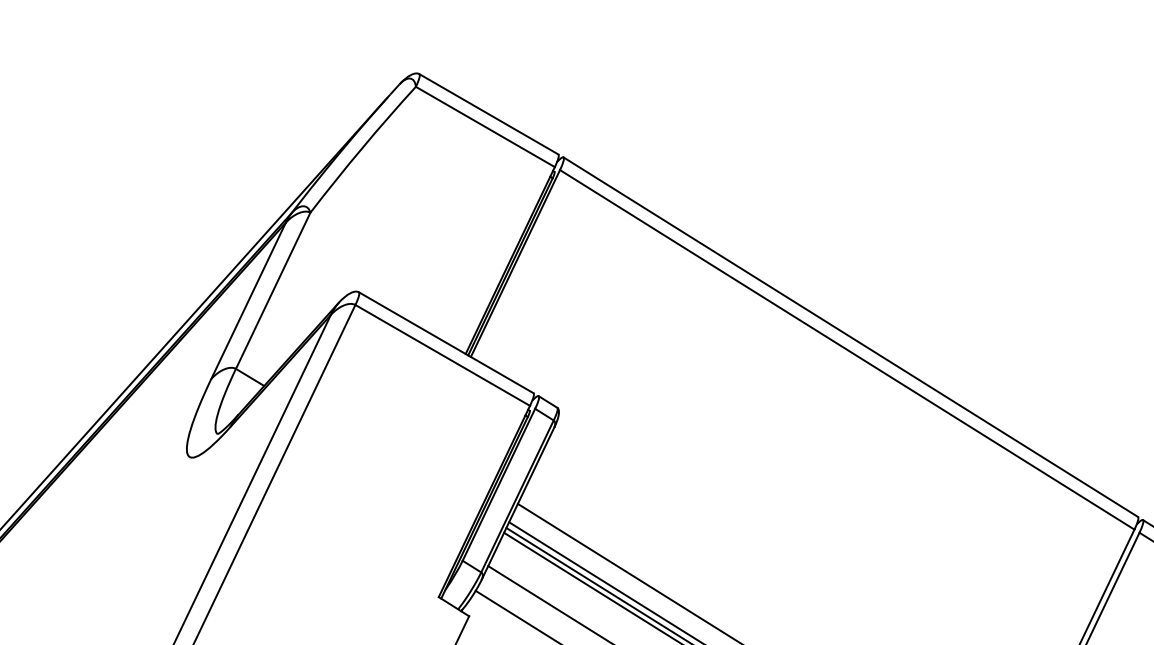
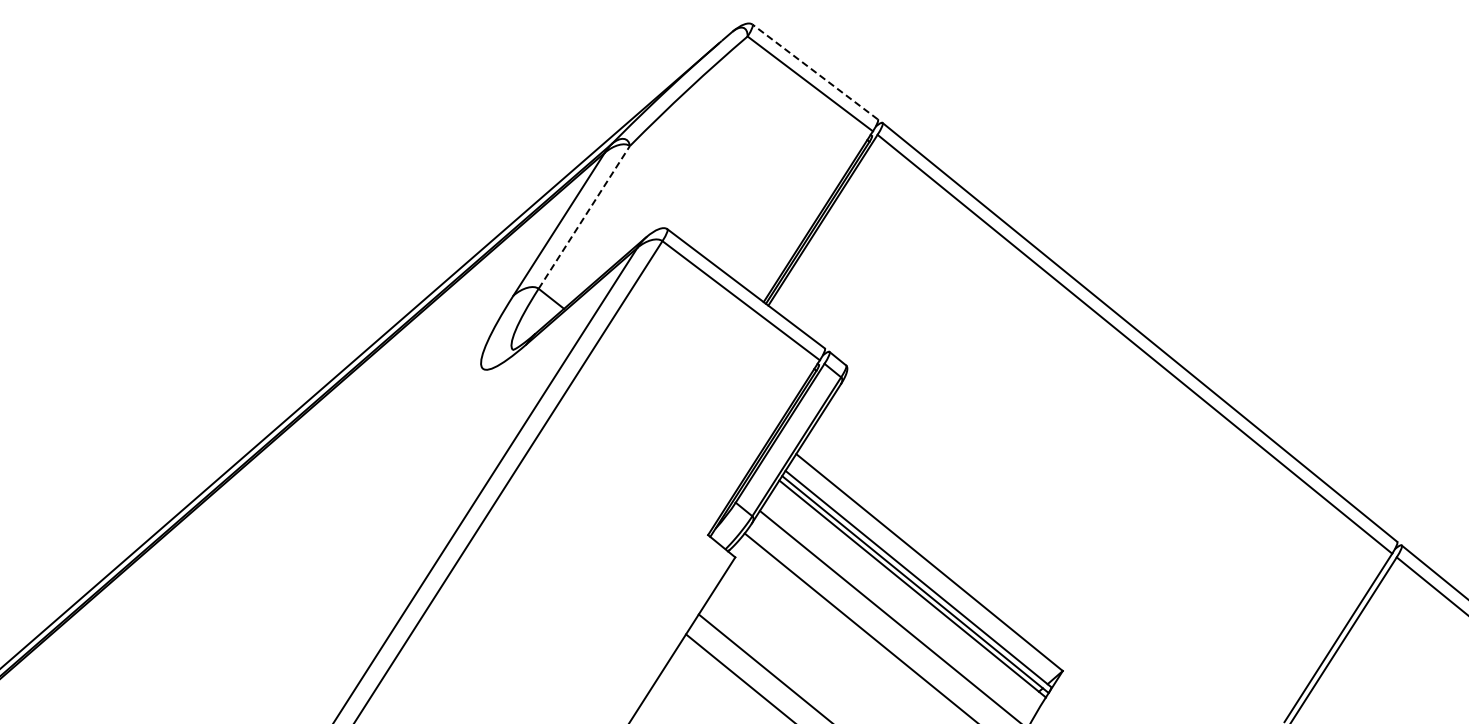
line: (489, 114) -> (815, 72), solid -> dashed
line: (273, 290) -> (584, 217), solid -> dashed

